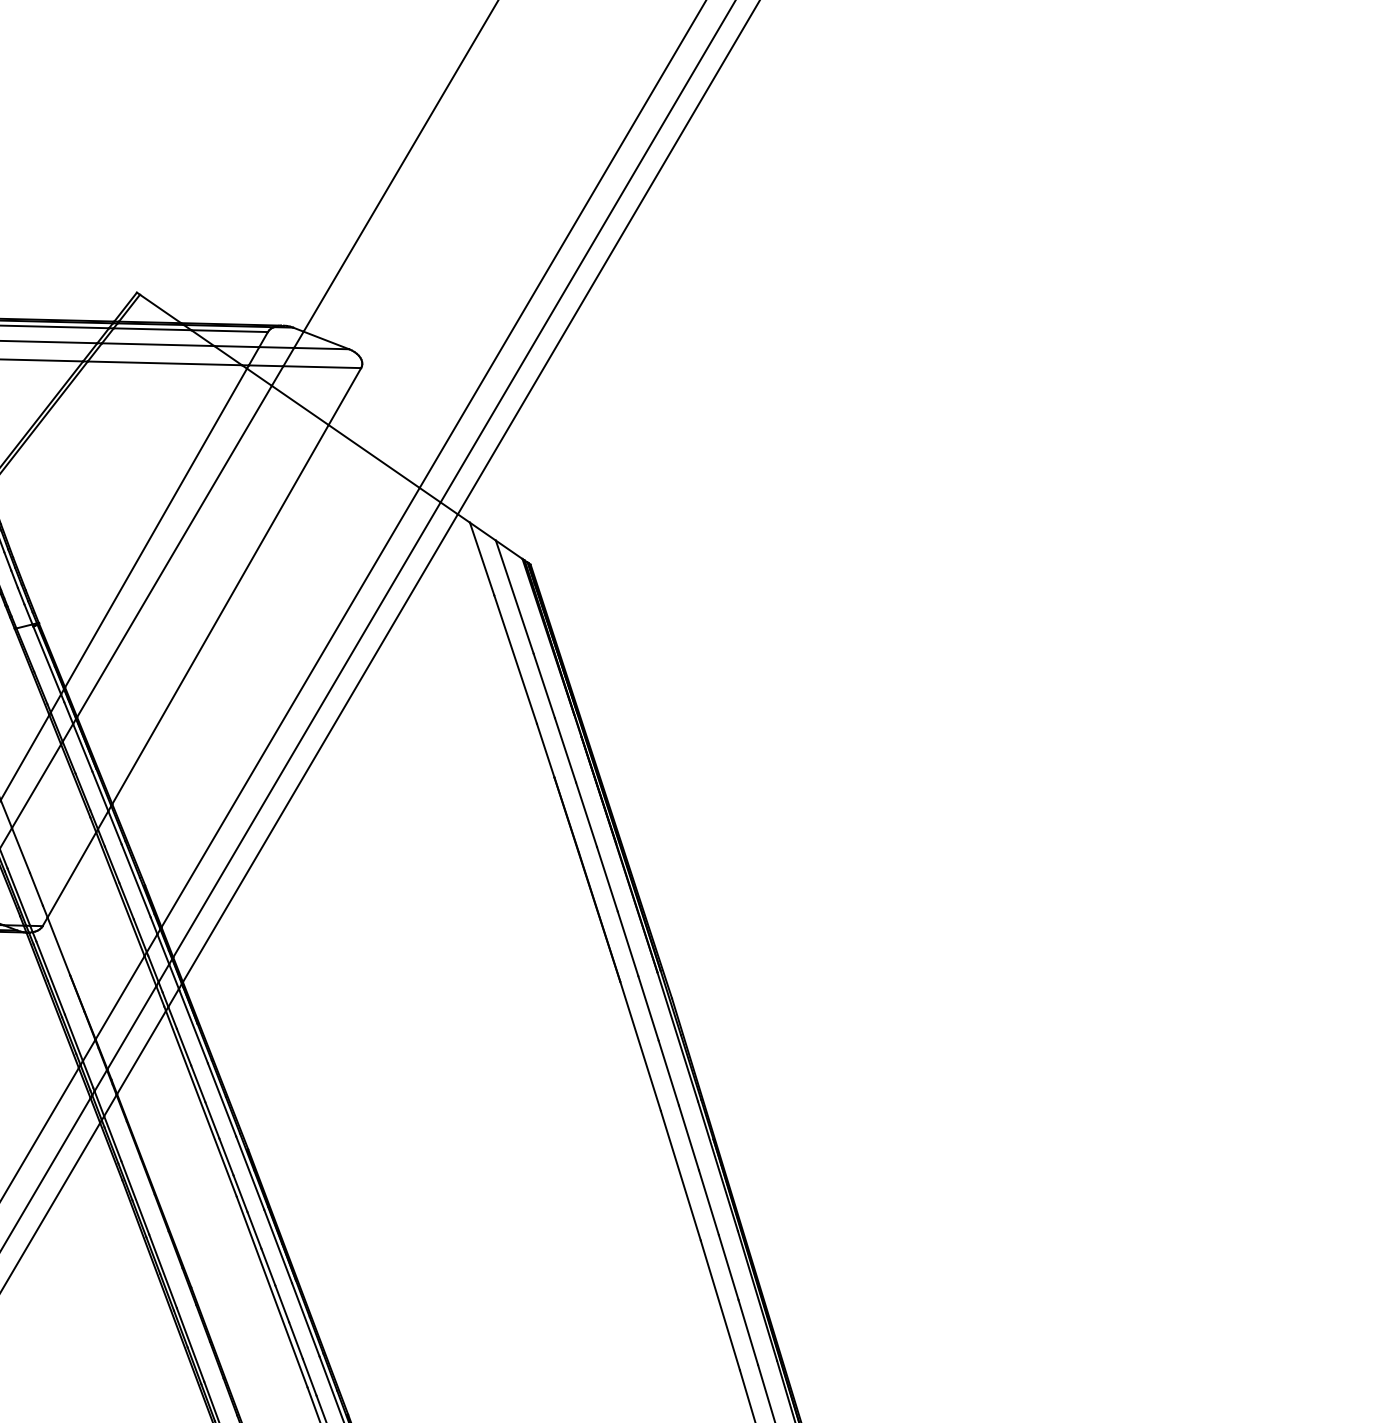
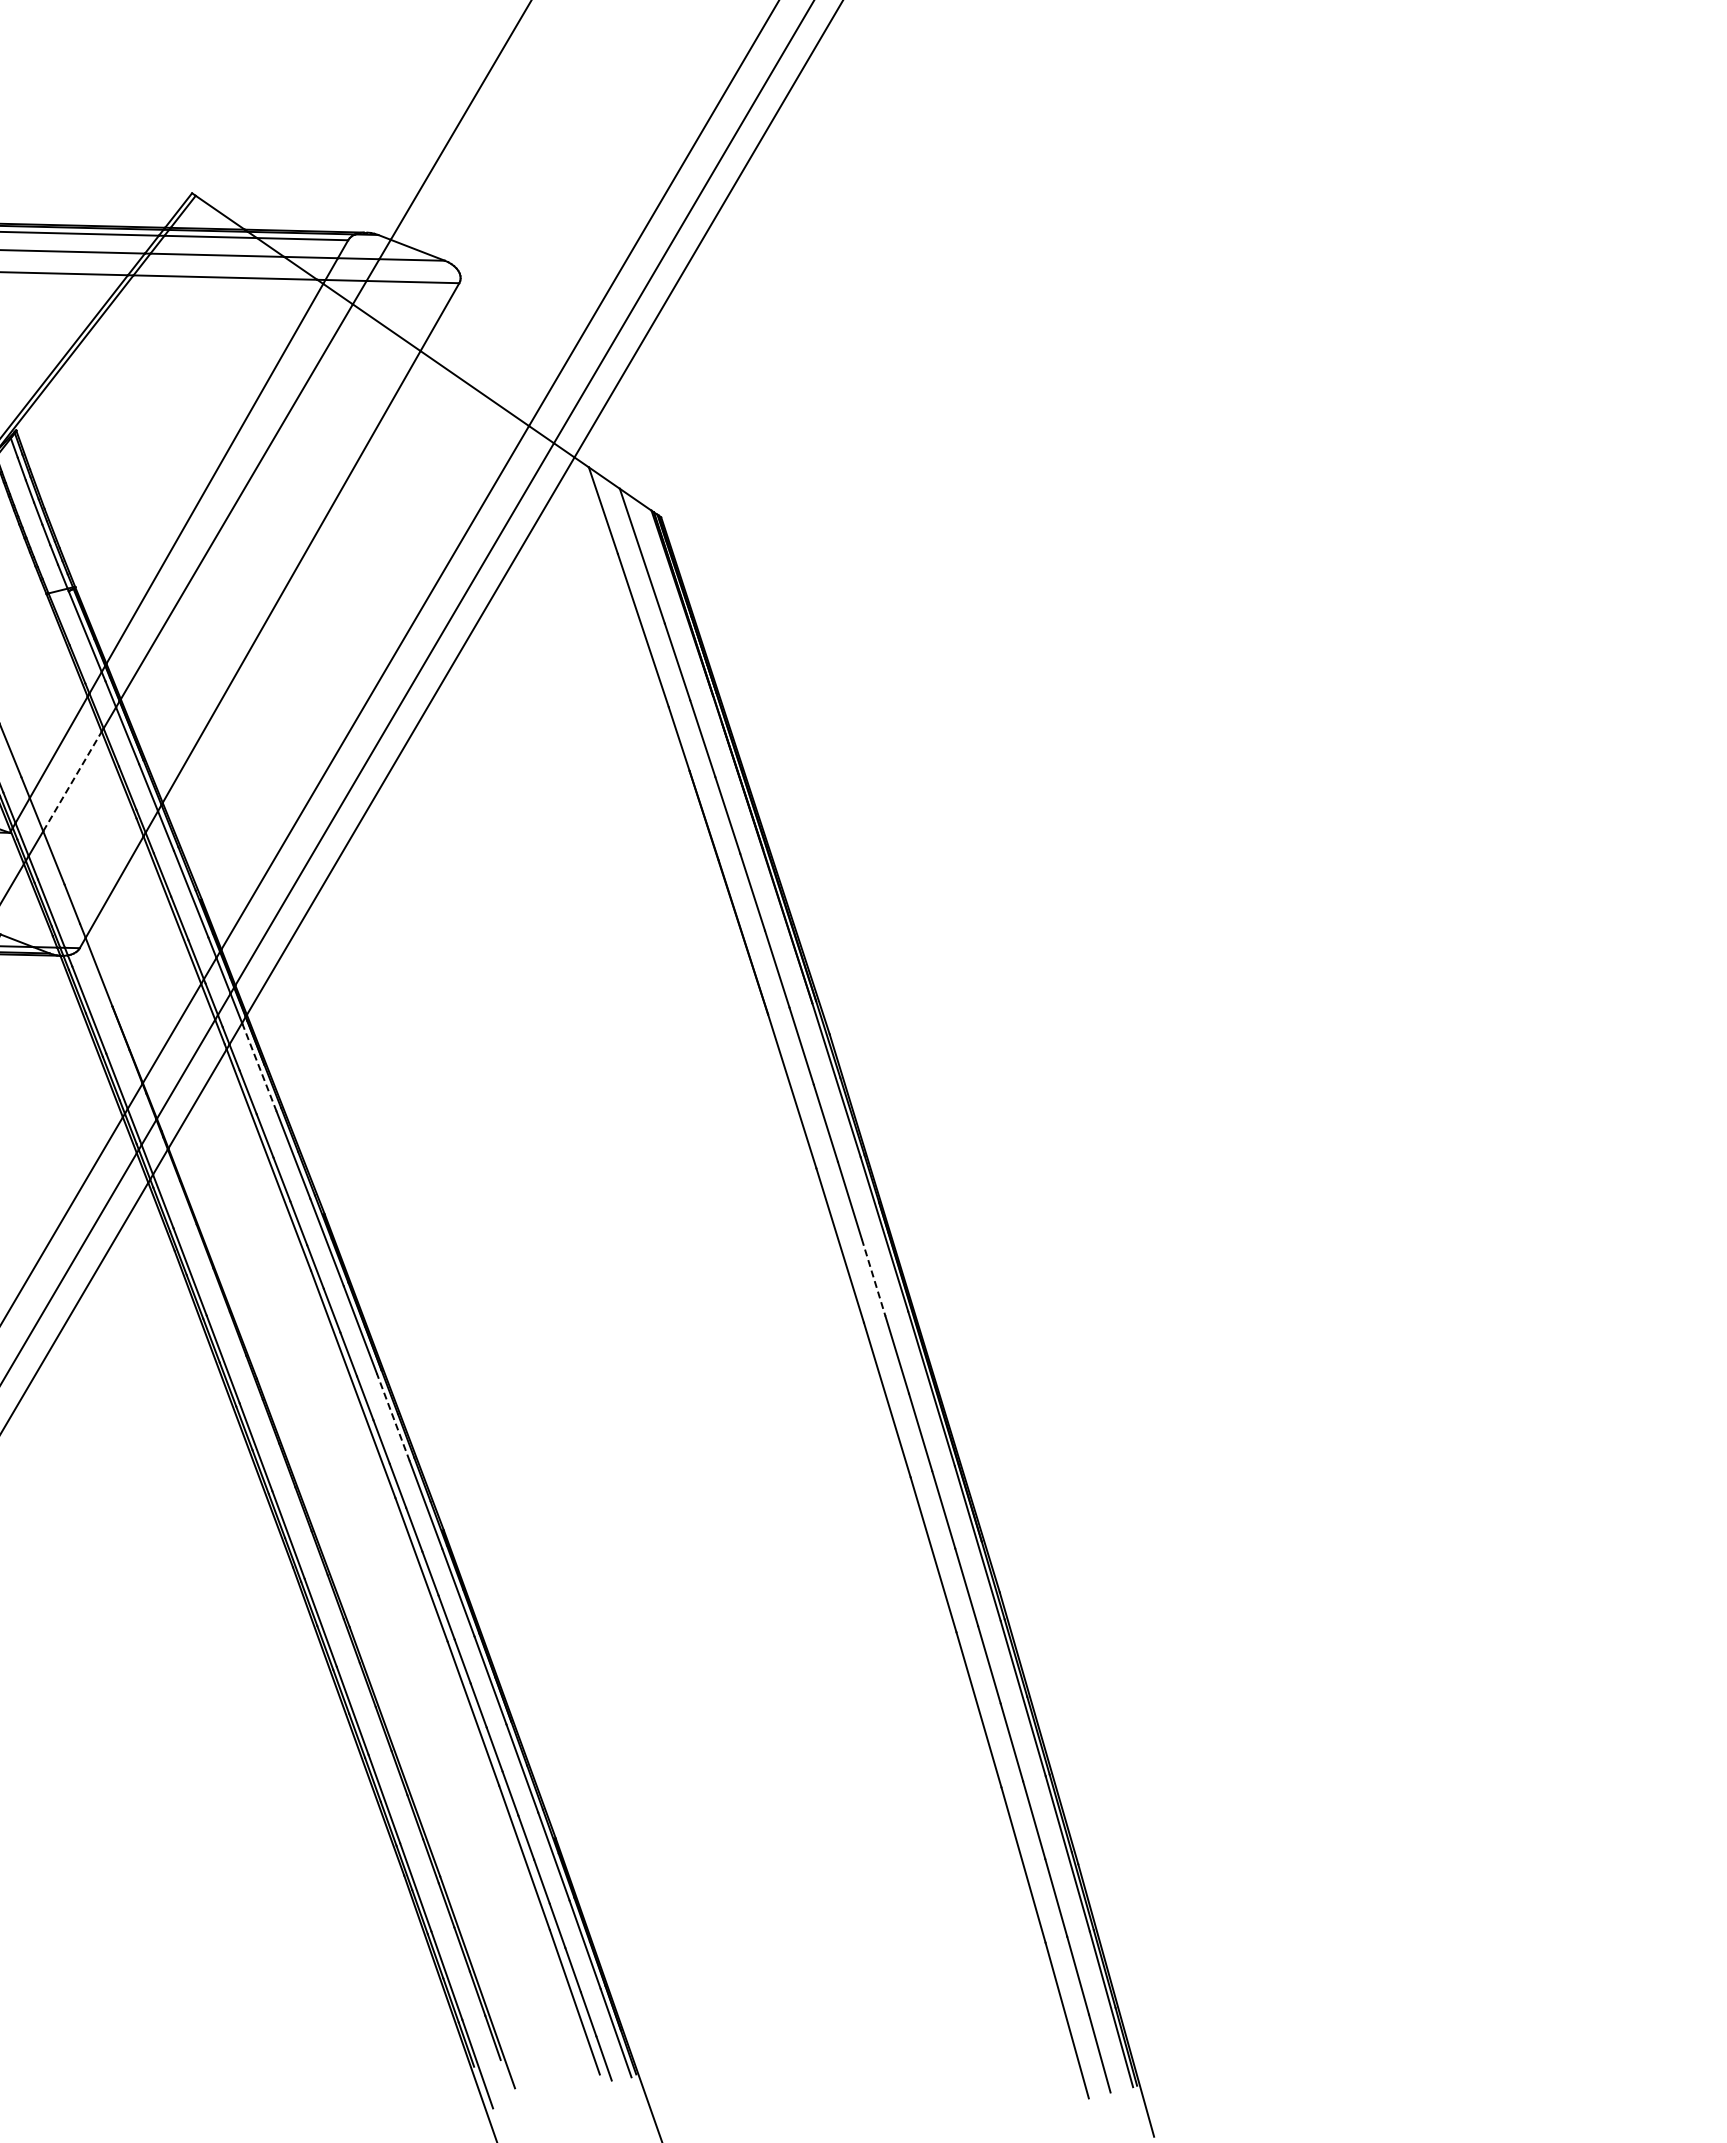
line: (36, 786) -> (72, 781), solid -> dashed
line: (193, 1027) -> (259, 1068), solid -> dashed
line: (708, 1203) -> (873, 1278), solid -> dashed
line: (305, 1319) -> (393, 1417), solid -> dashed

